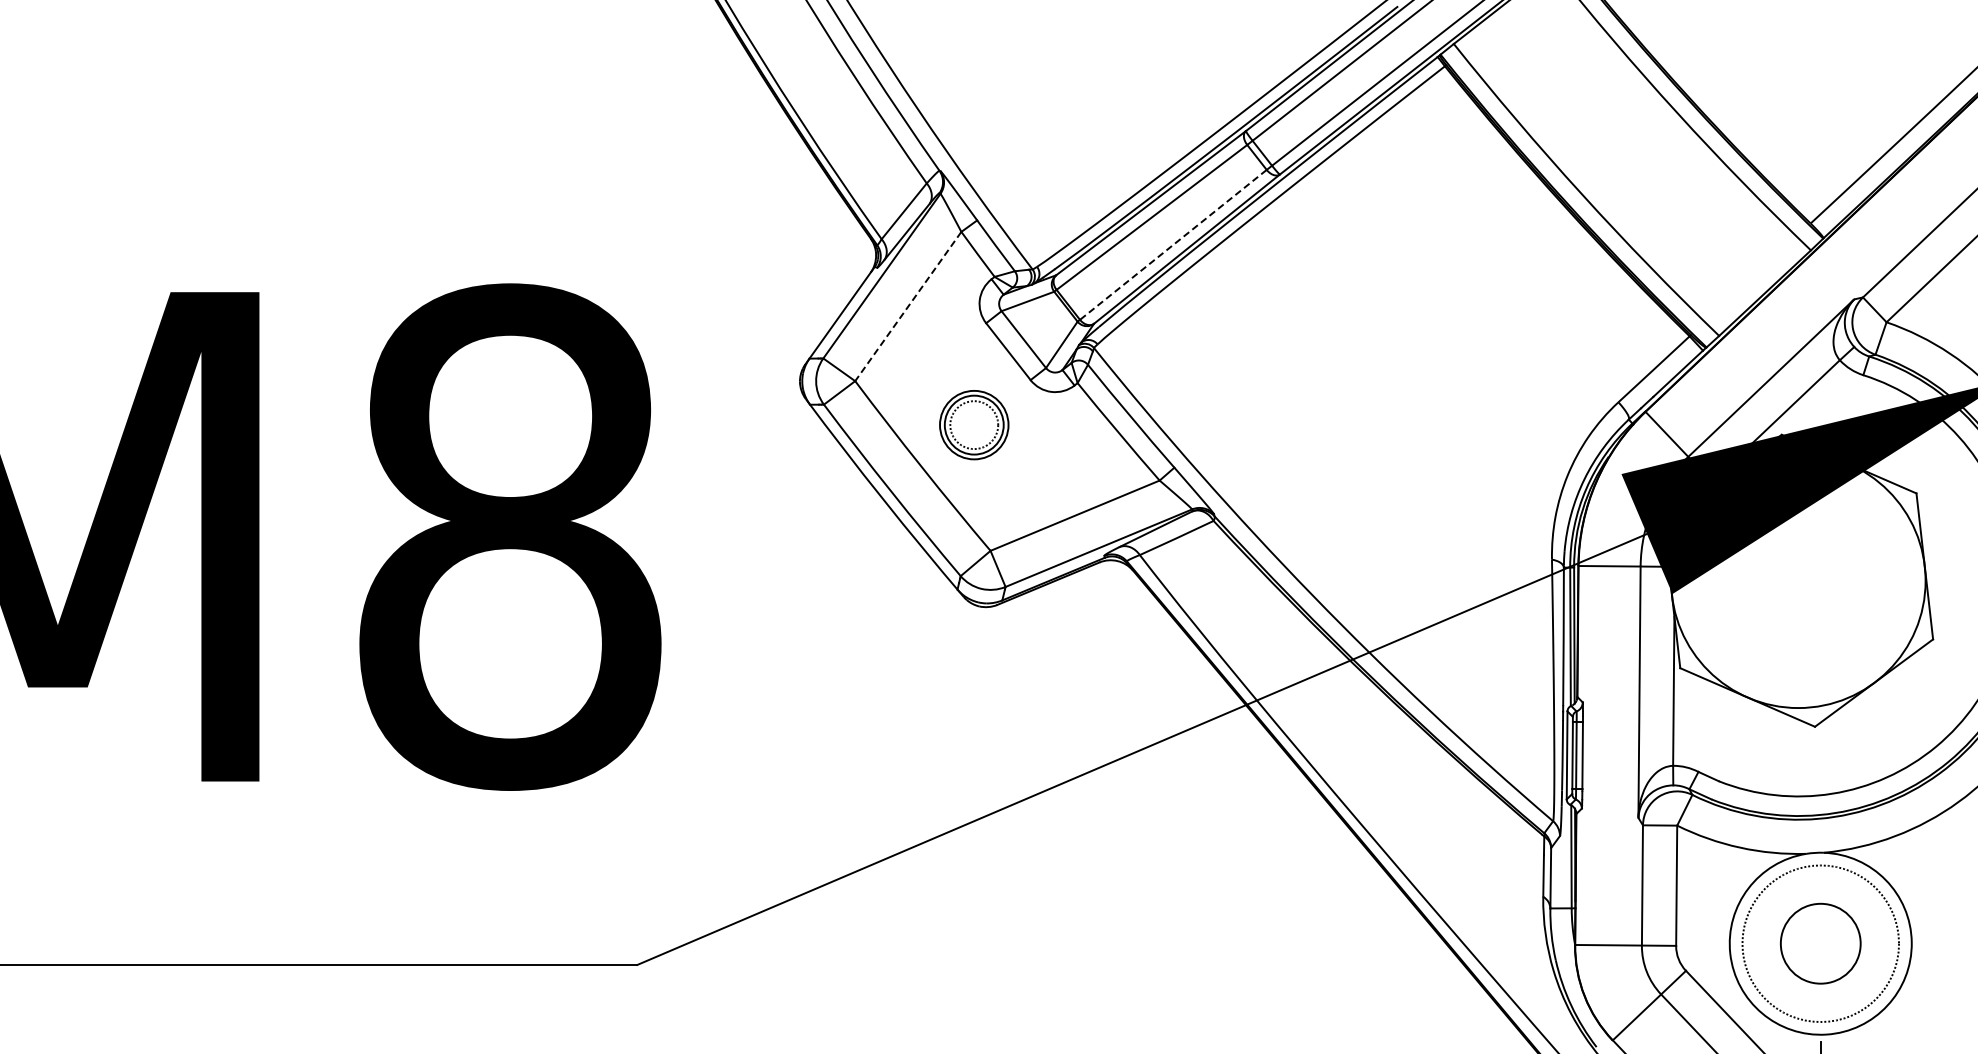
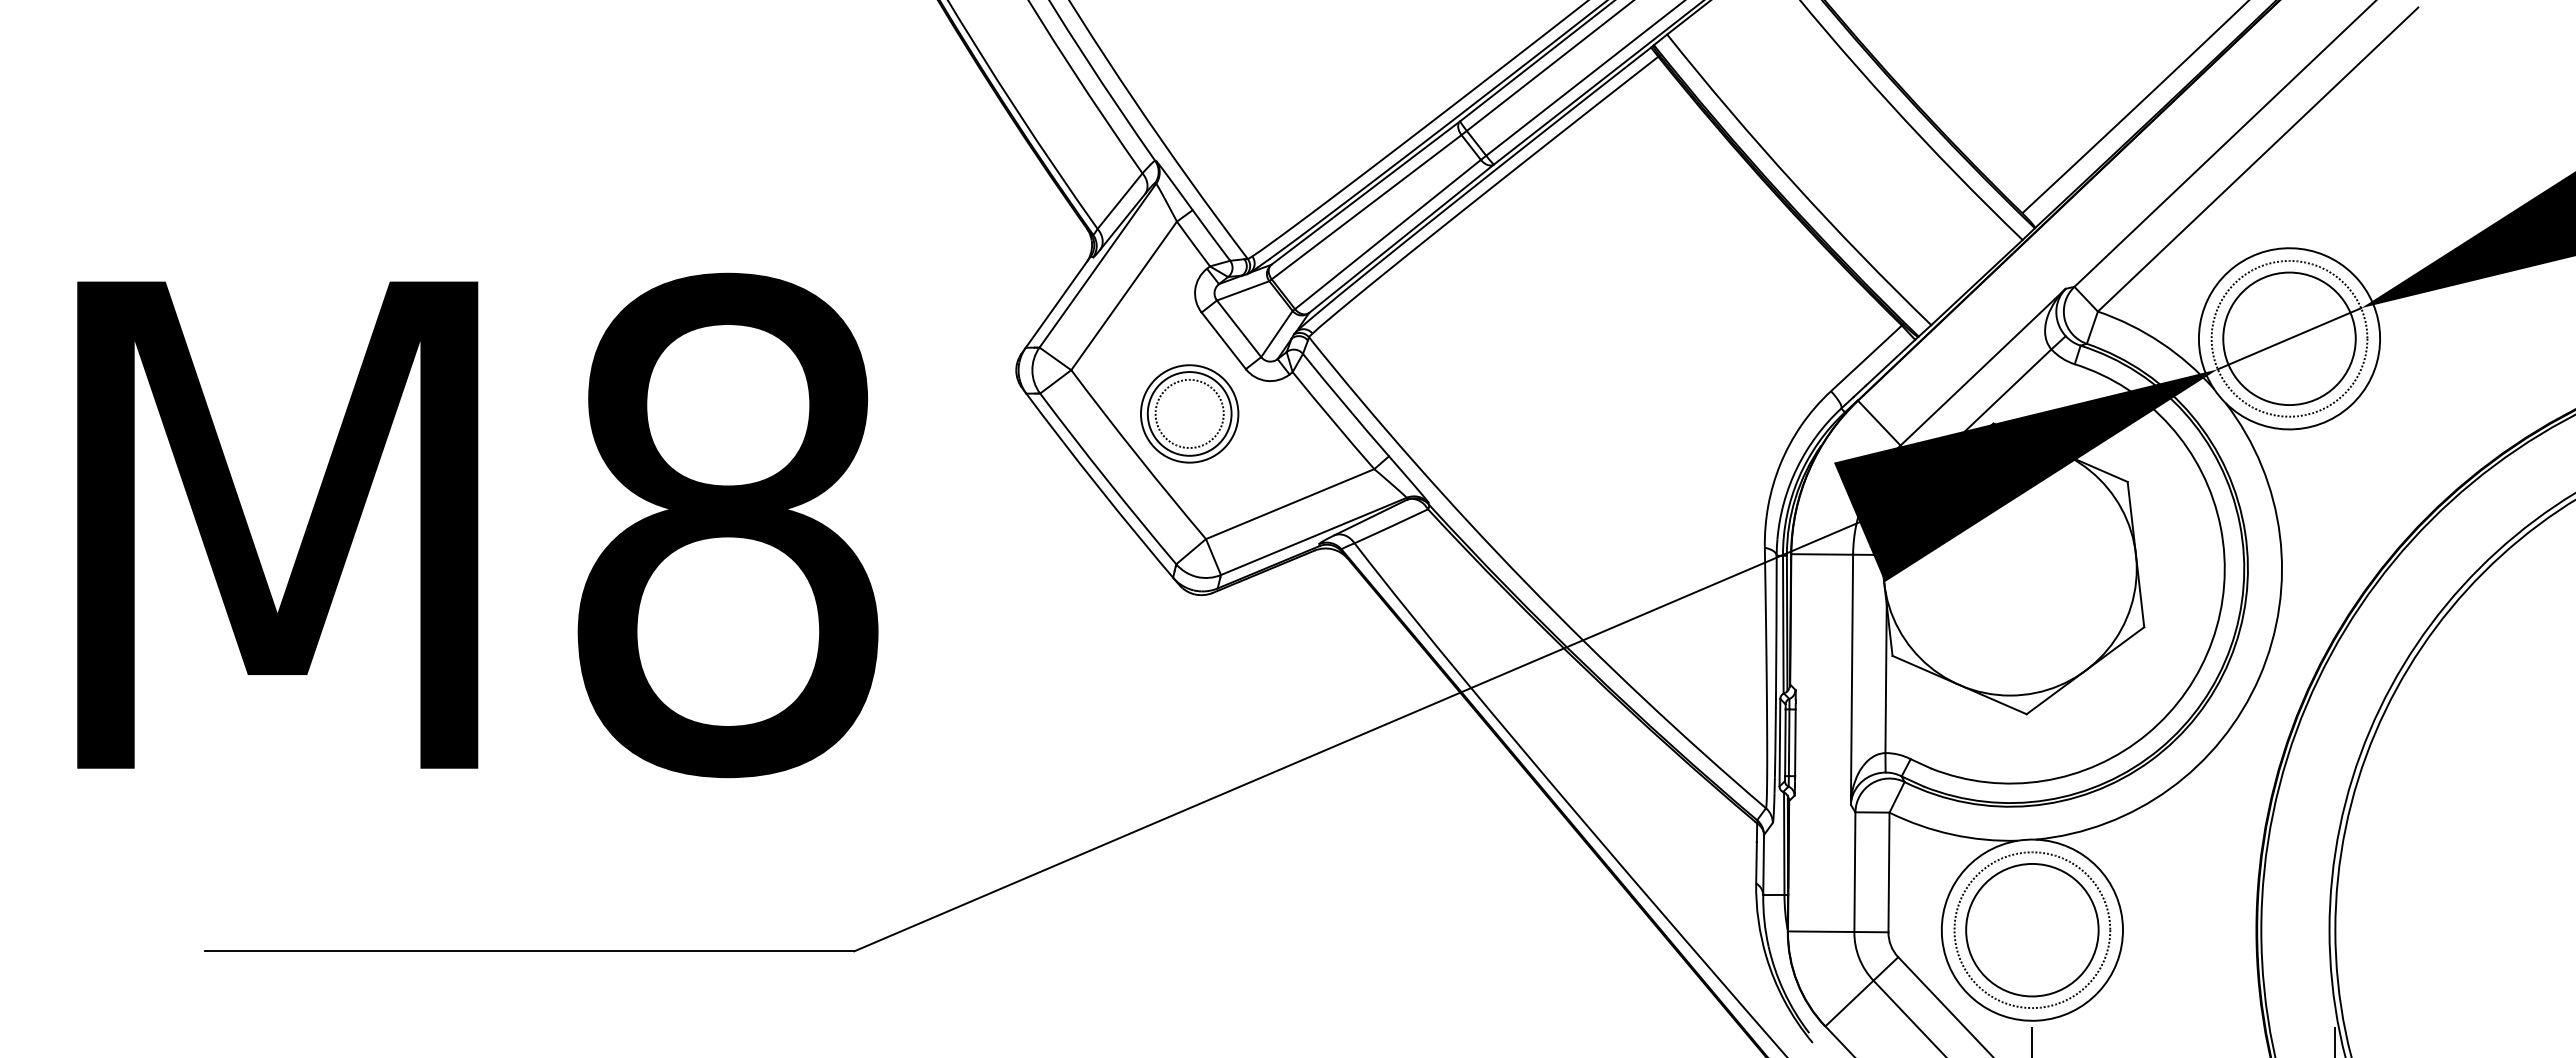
line: (1172, 244) -> (1387, 234), dashed -> solid
line: (907, 307) -> (1123, 296), dashed -> solid
part: (973, 424) -> (1189, 413), size x1.43
circle: (1820, 943) -> (2032, 929), size x1.67

